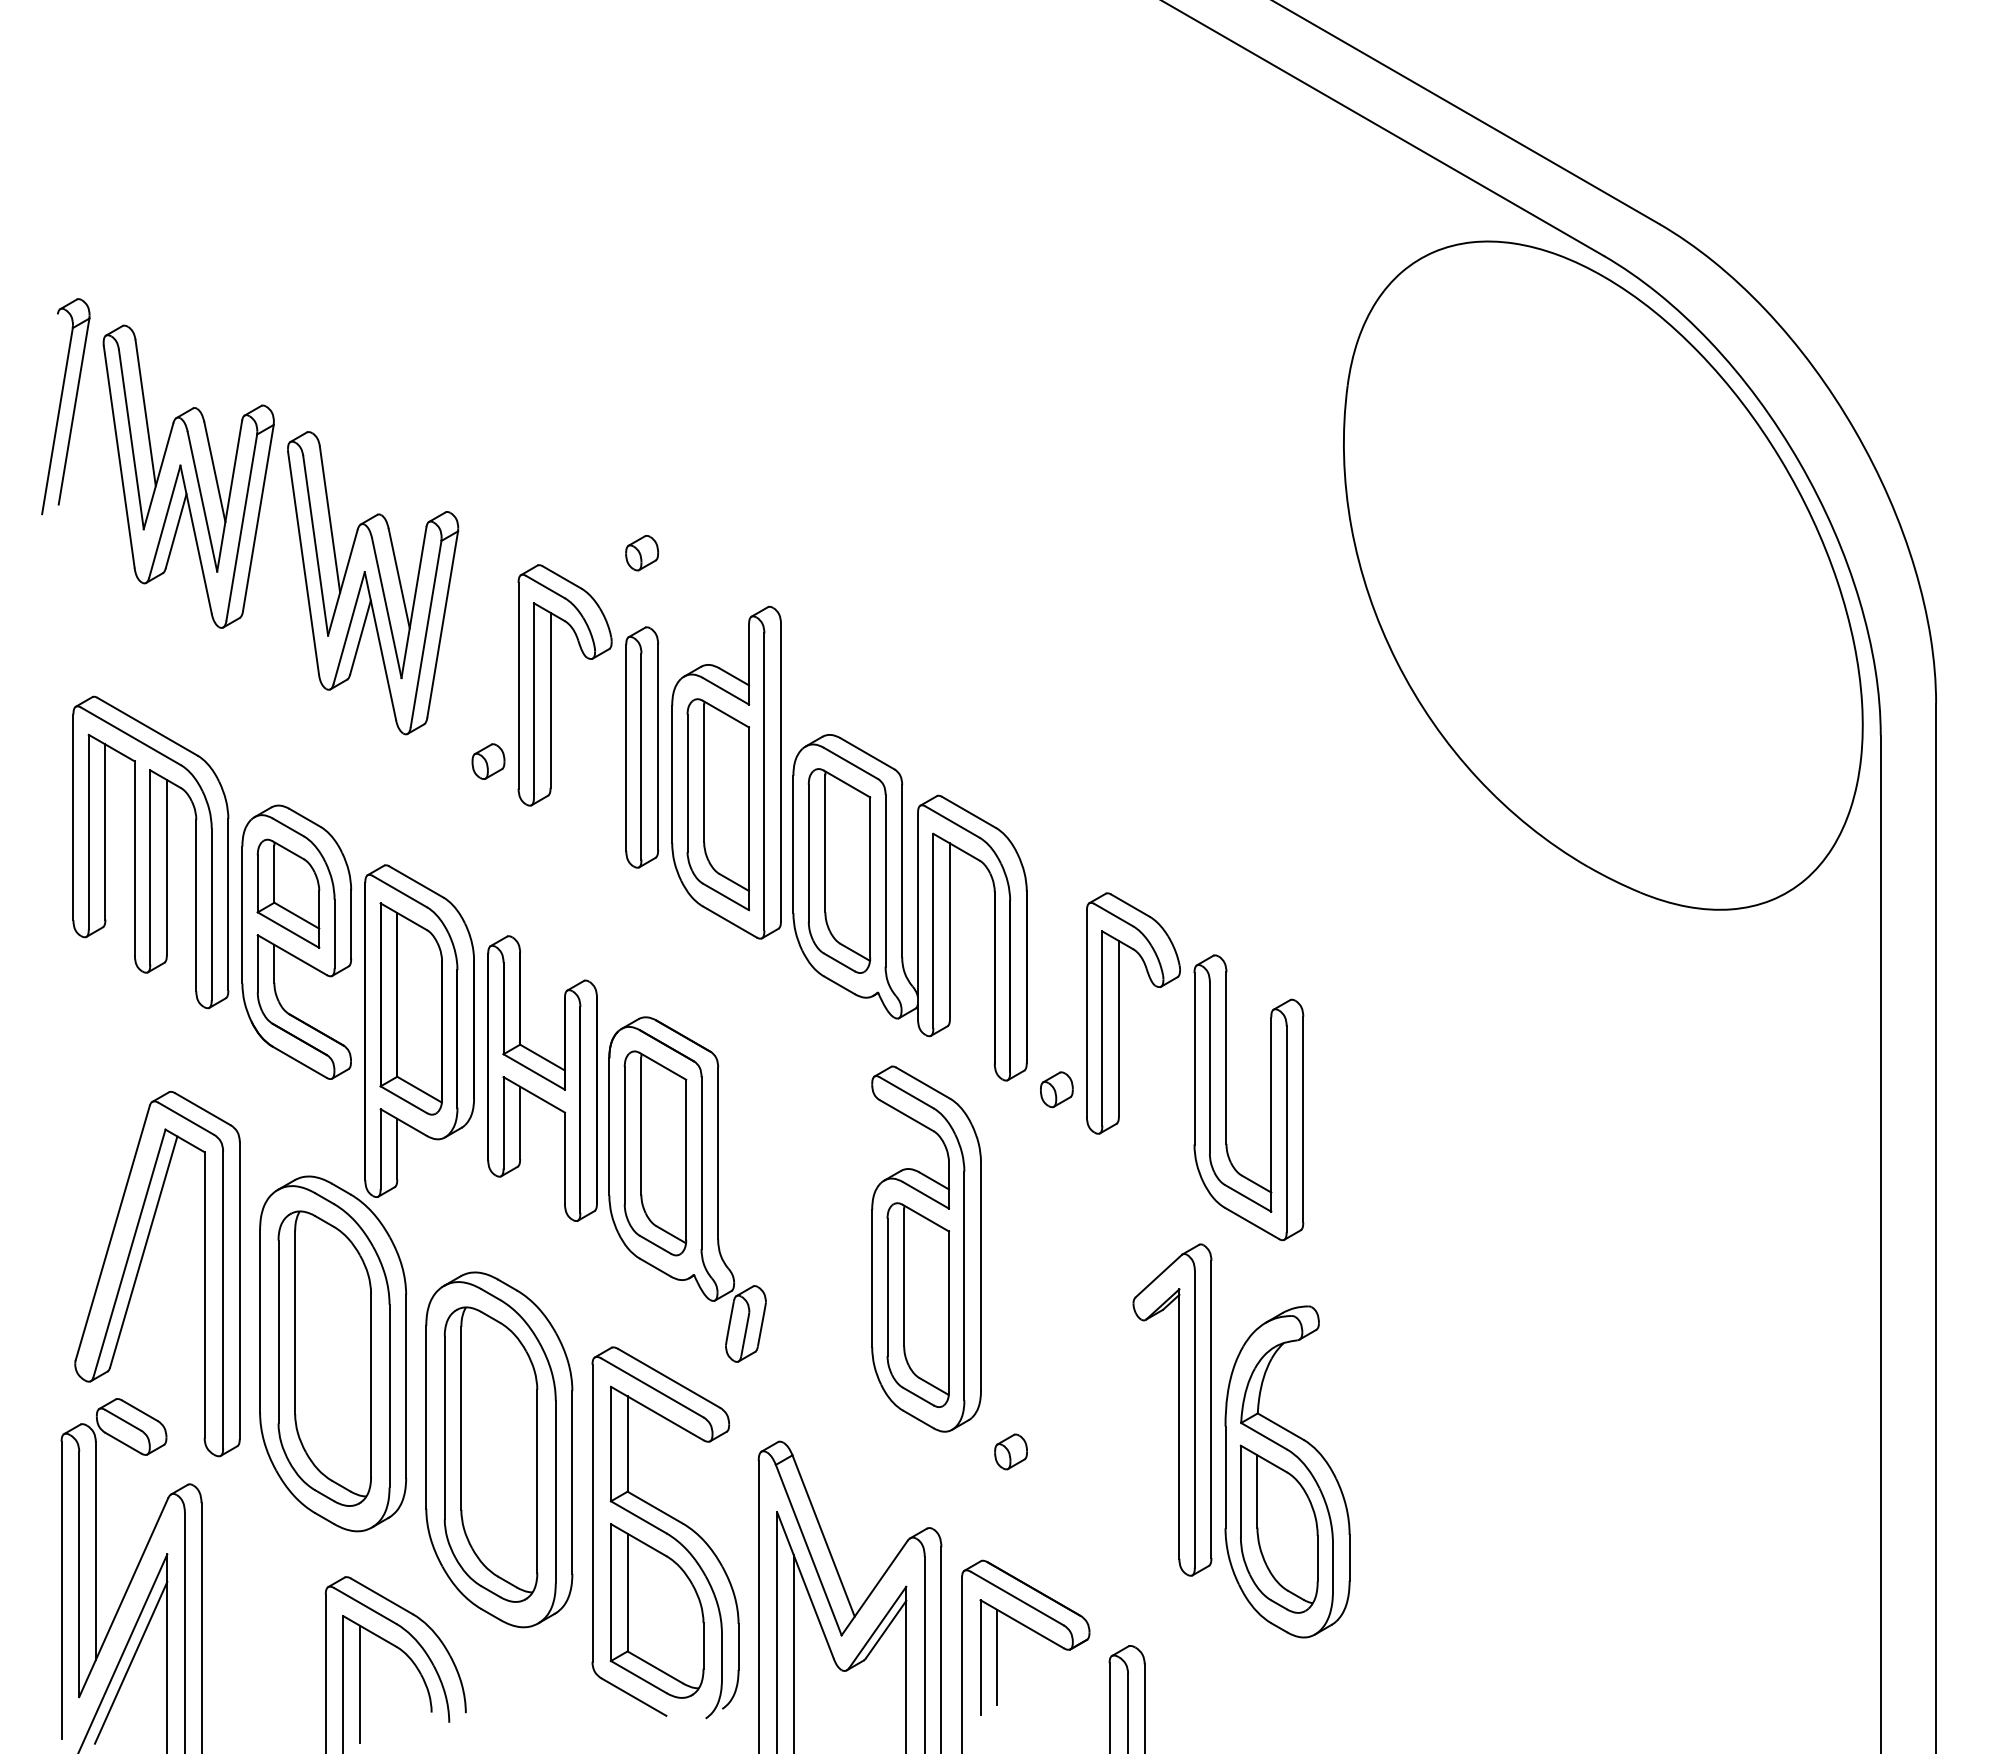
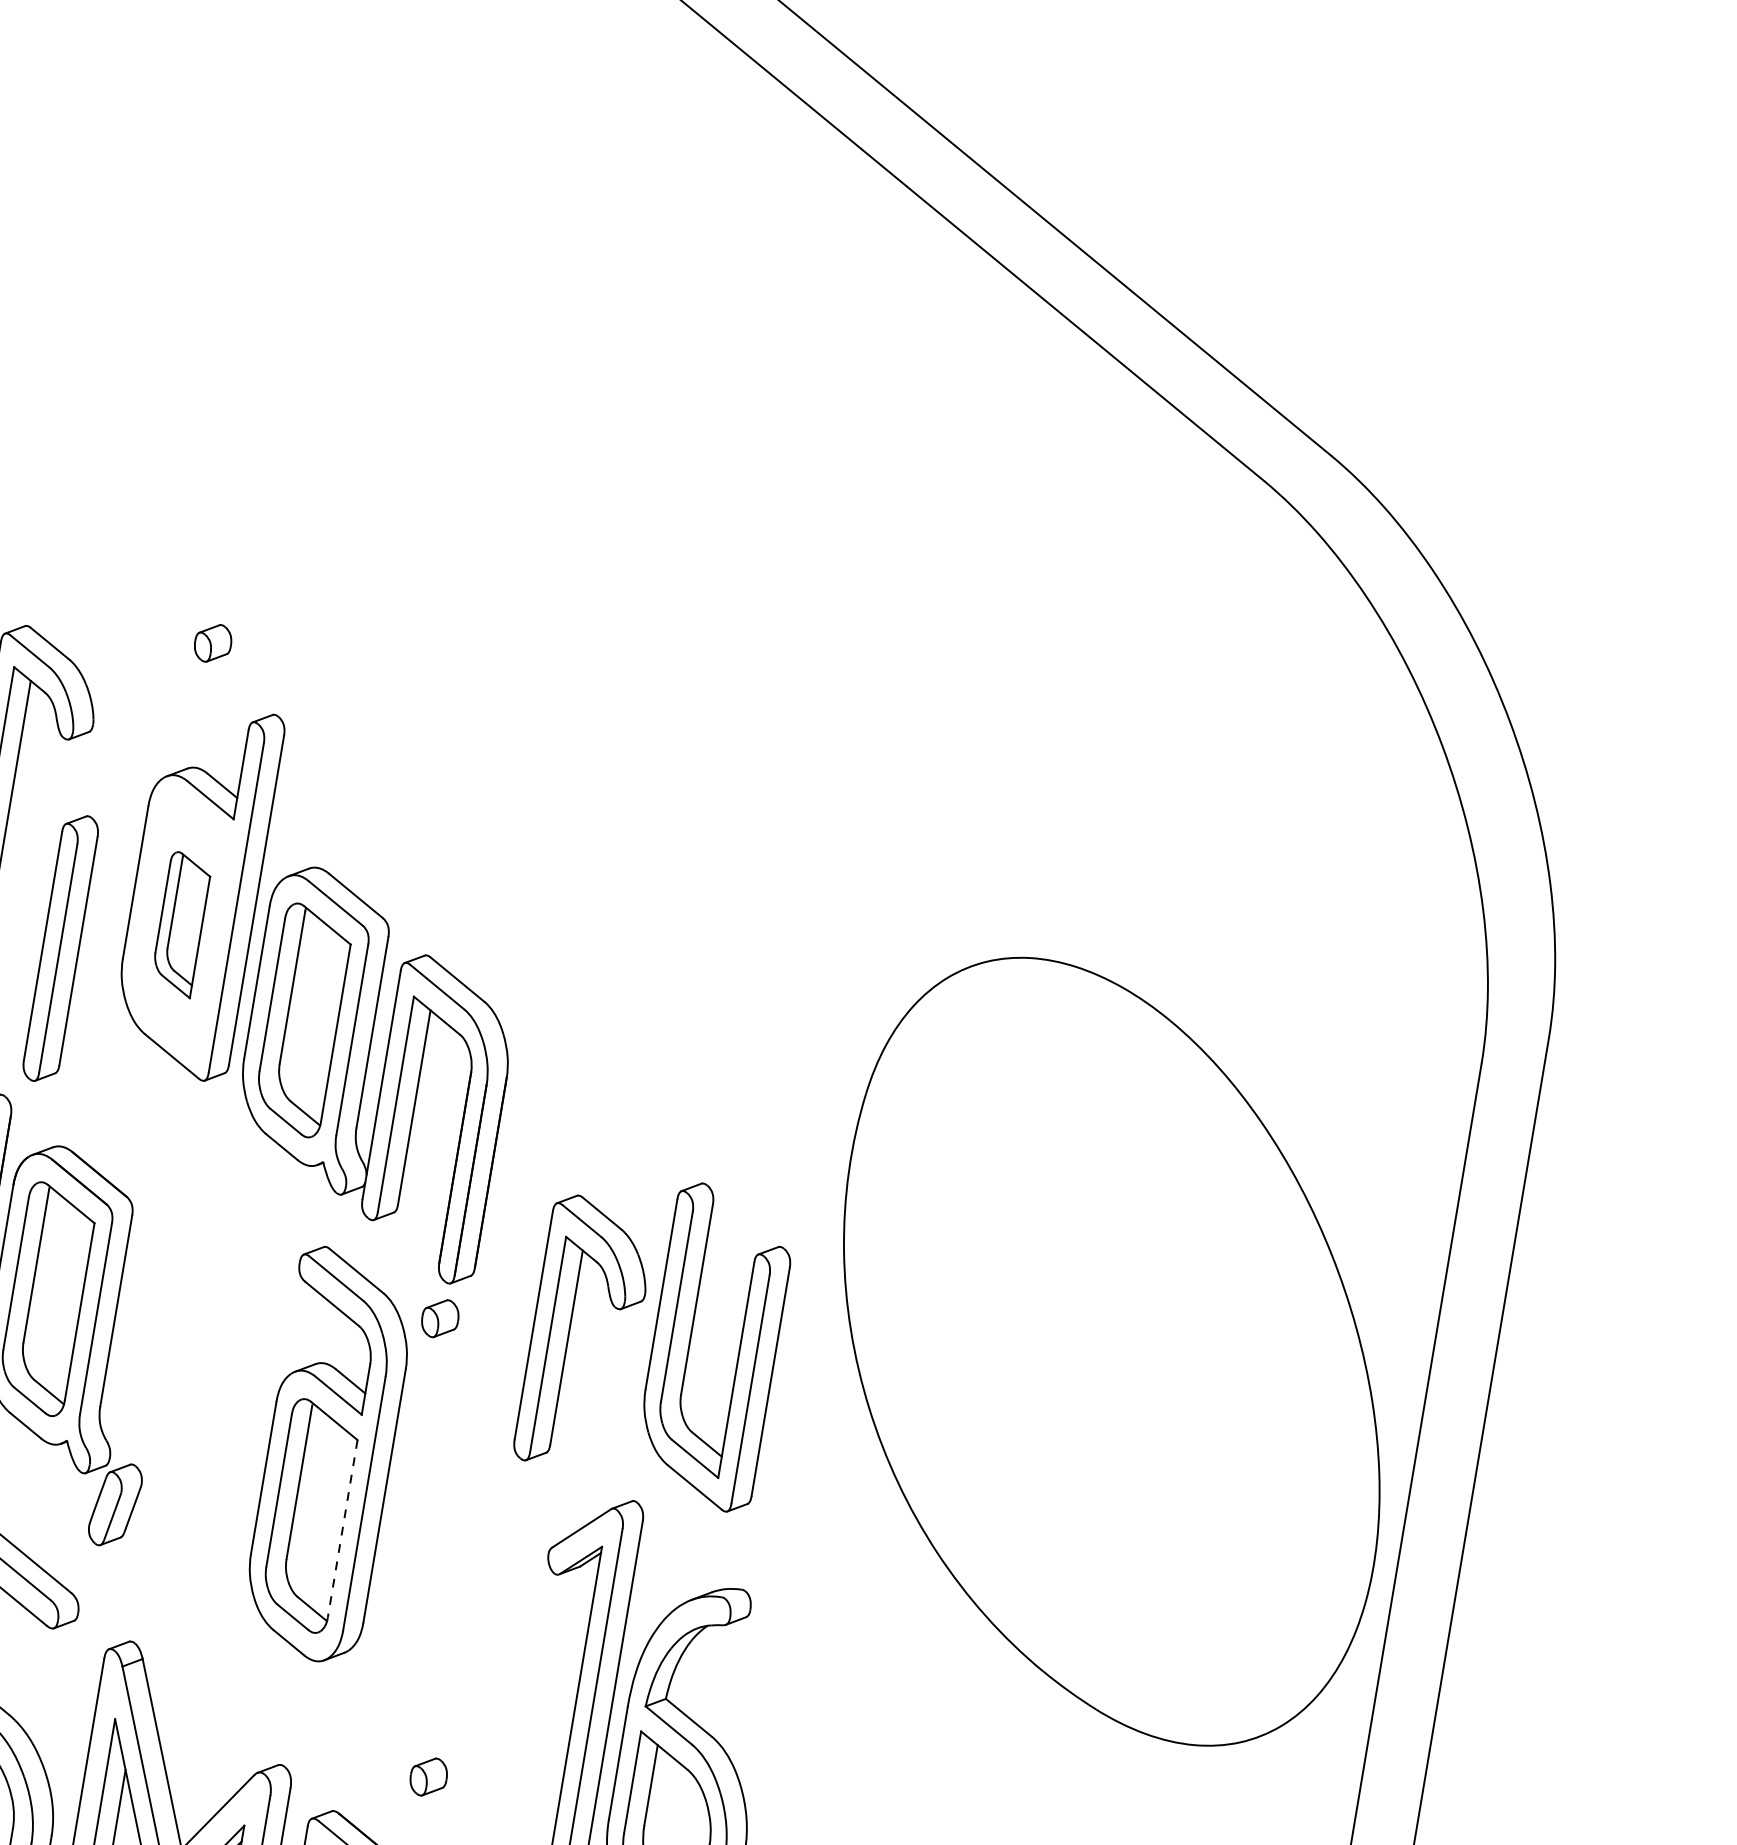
part: (641, 553) -> (212, 643), moved
part: (1603, 575) -> (1114, 1351), moved
part: (641, 747) -> (60, 948), moved
part: (718, 804) -> (181, 924), size x0.6
part: (1119, 1013) -> (569, 1331), moved
part: (1056, 1089) -> (439, 1318), moved
line: (949, 1311) -> (343, 1528), solid -> dashed
part: (1010, 1451) -> (428, 1776), moved

